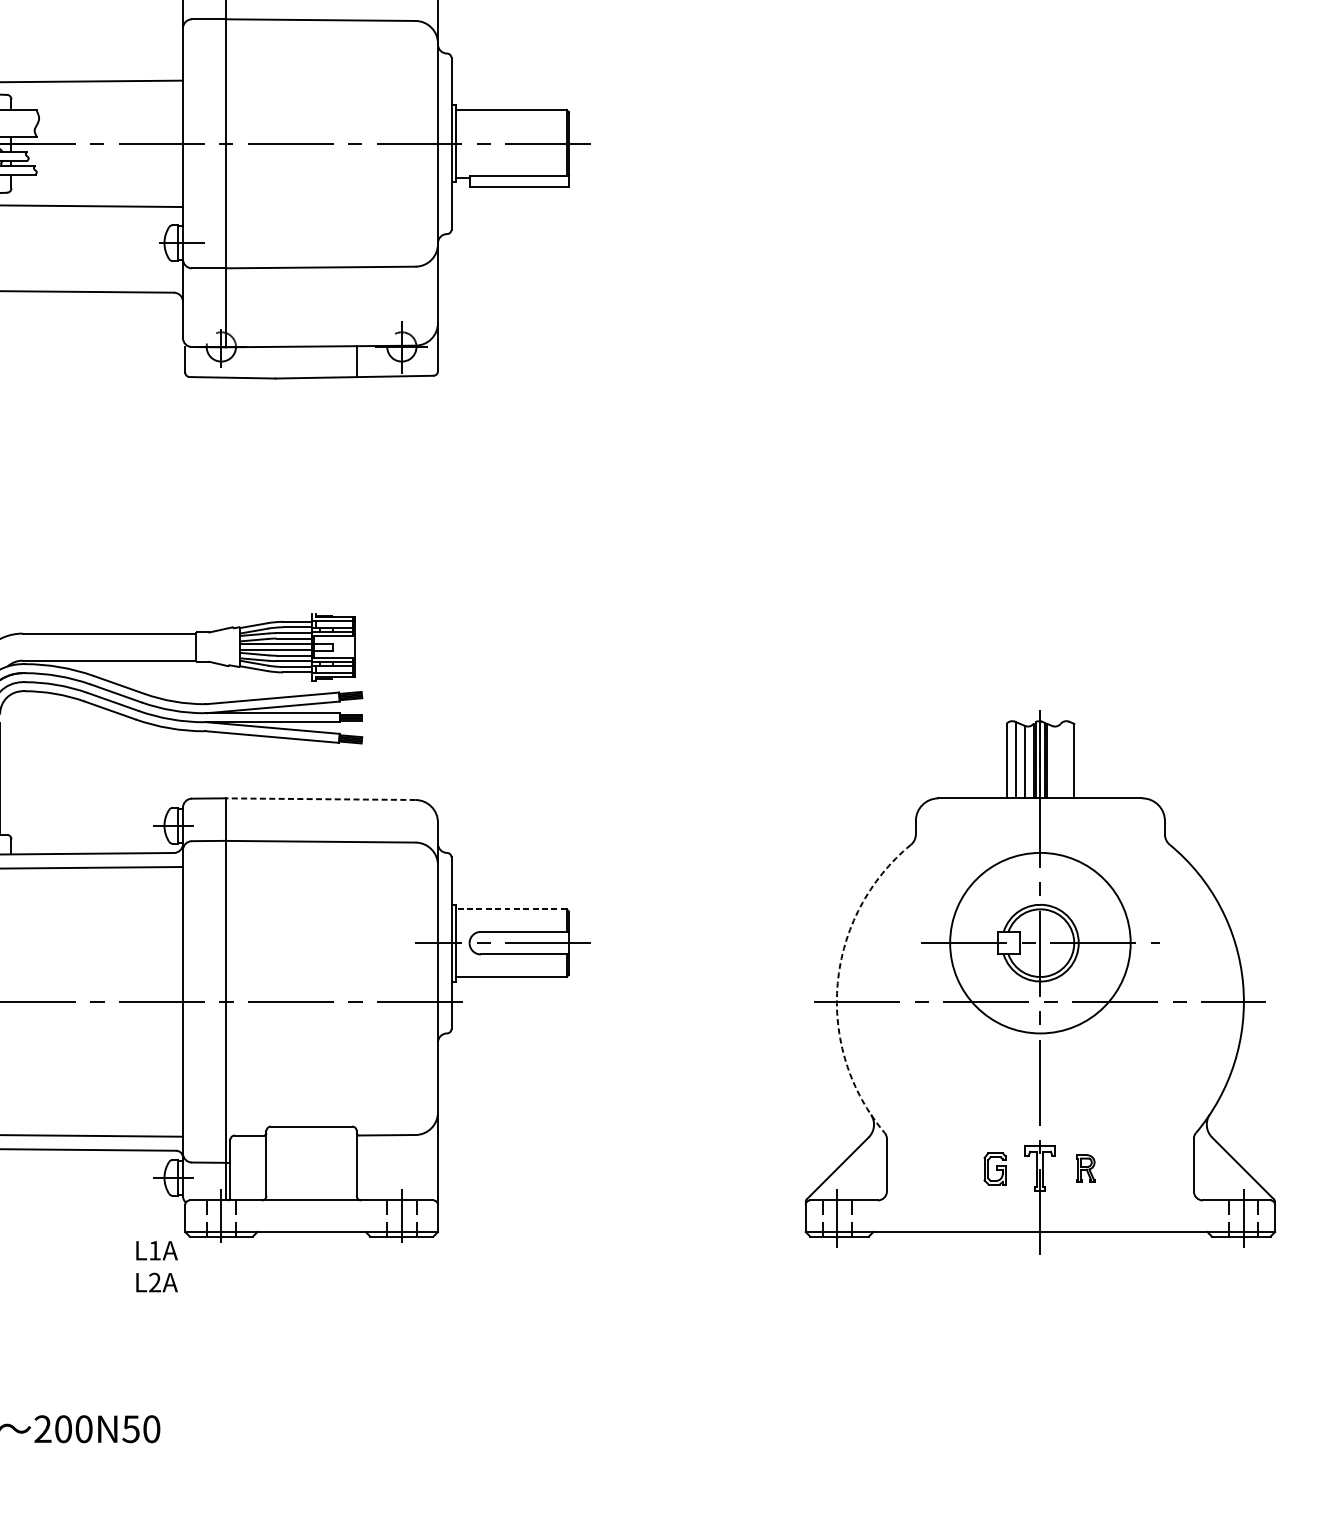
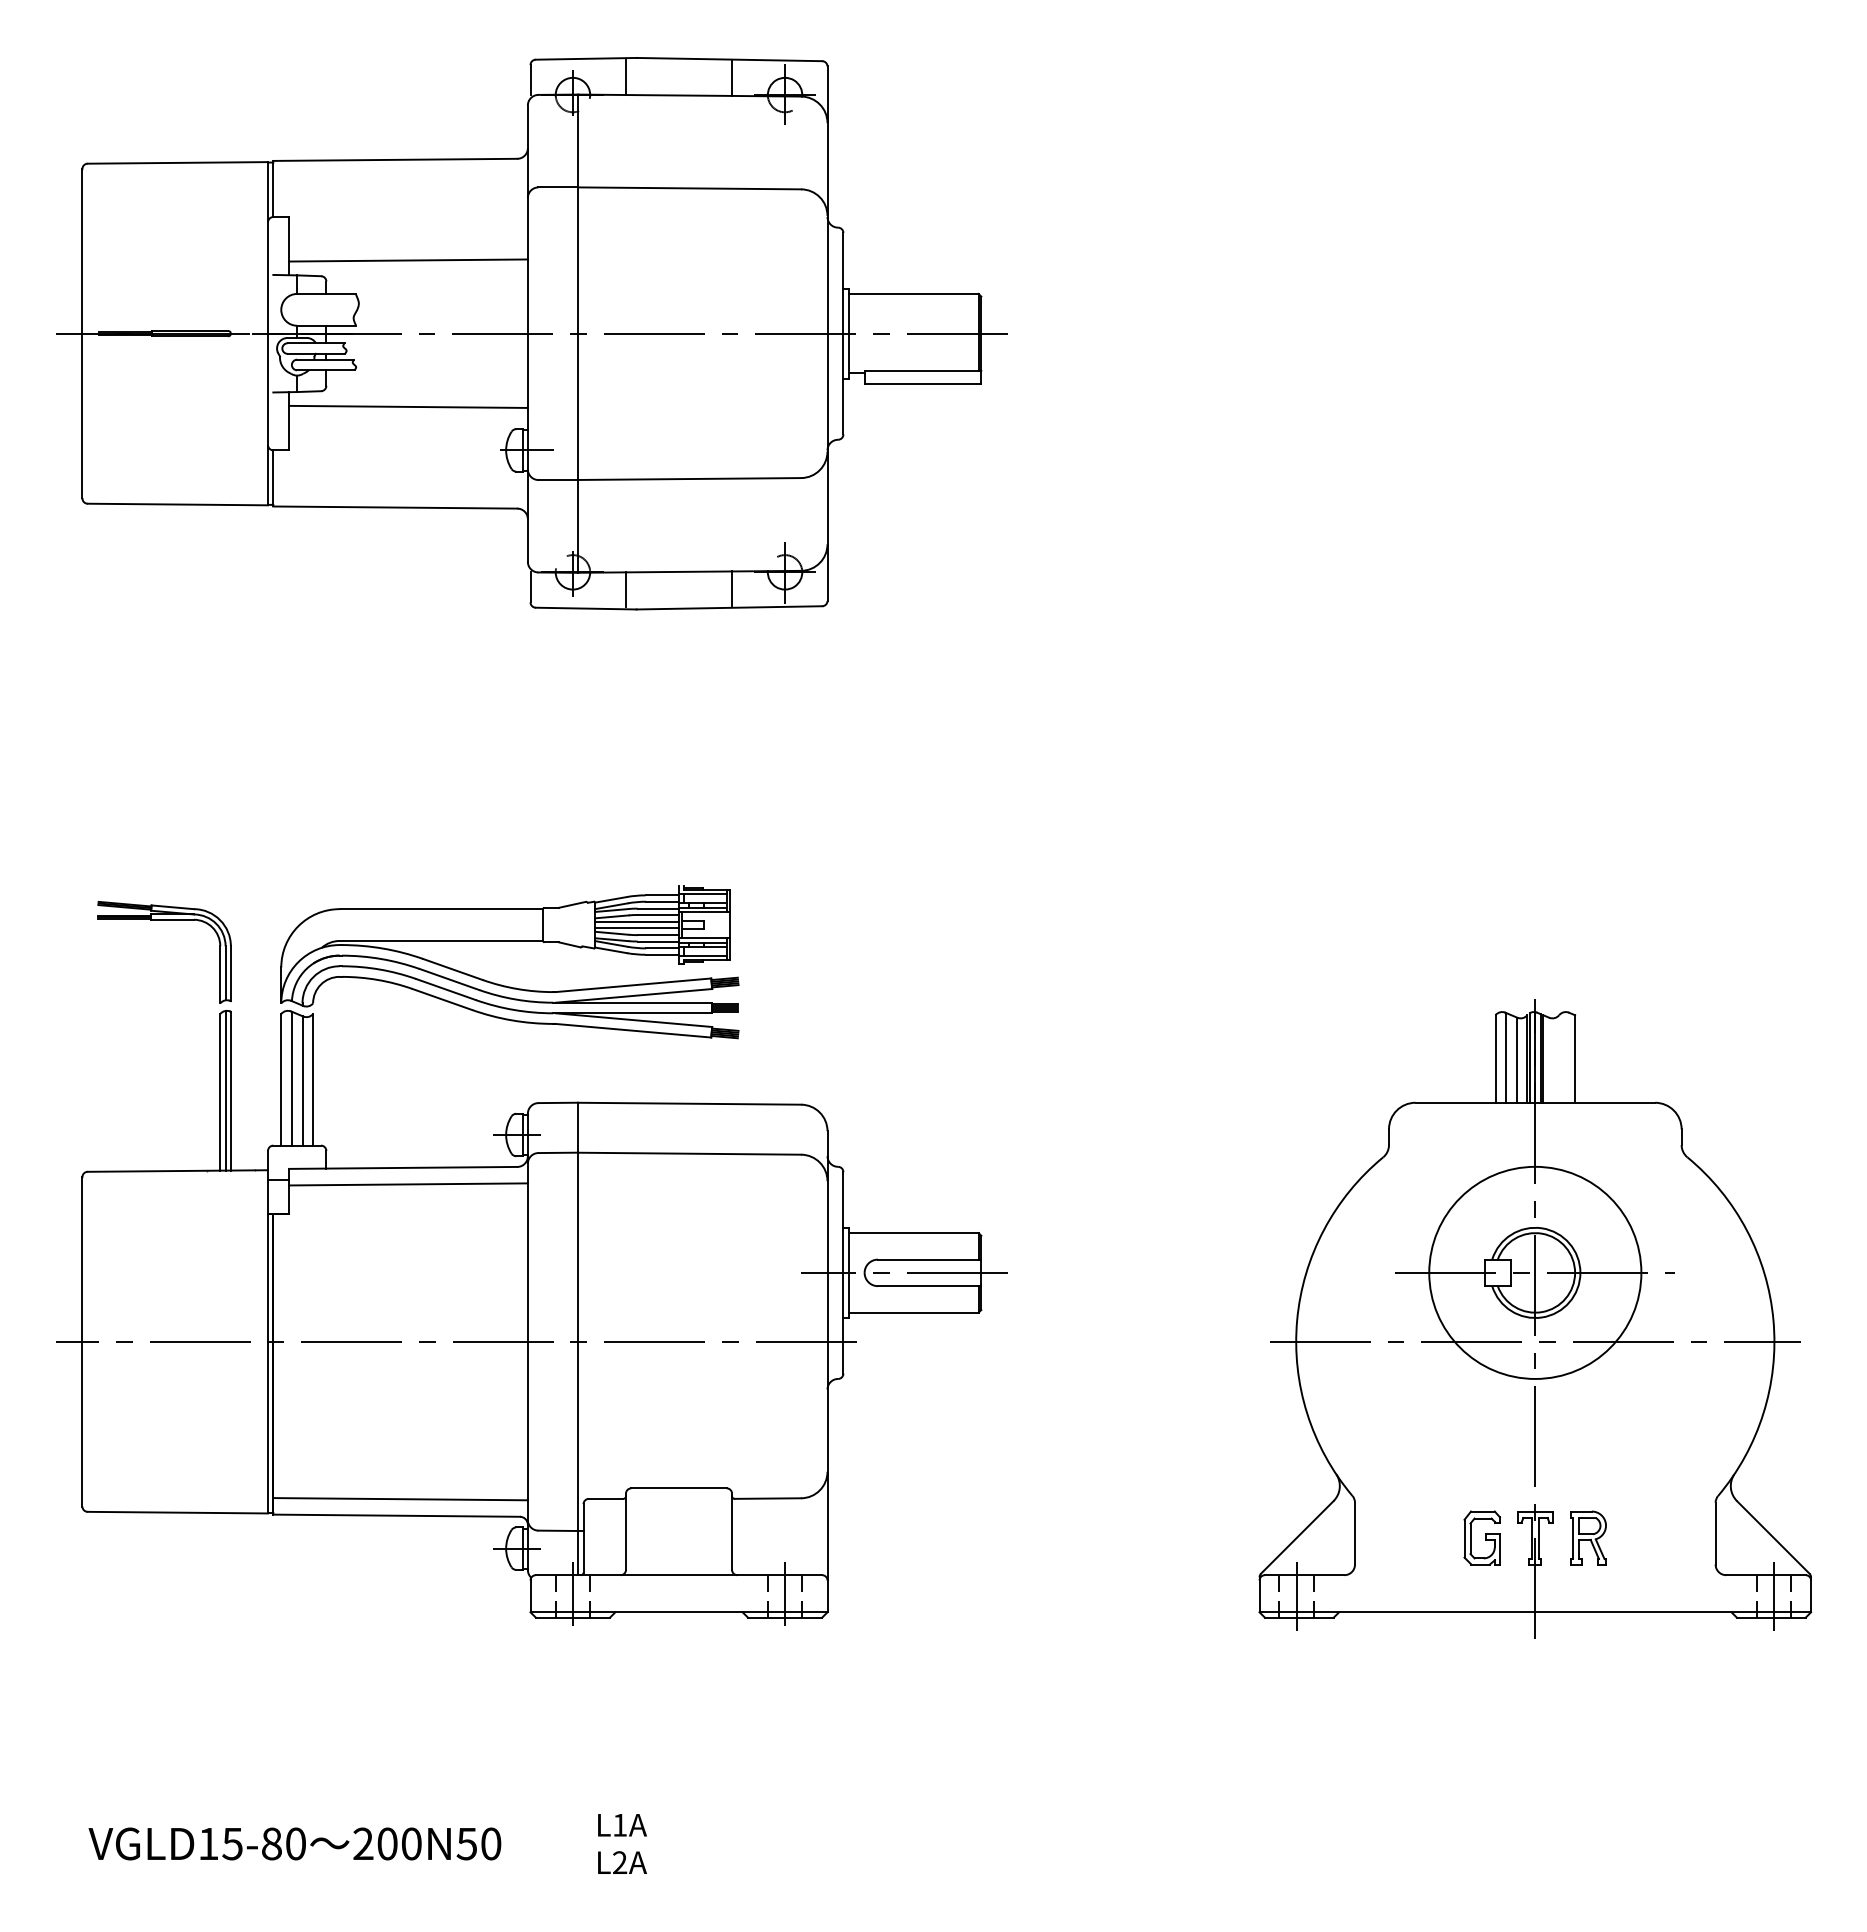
line: (266, 361) -> (625, 589), added
line: (320, 799) -> (689, 1103), dashed -> solid
line: (511, 909) -> (913, 1233), dashed -> solid
arc: (838, 983) -> (1297, 1320), dashed -> solid
part: (994, 1168) -> (1481, 1537), size x1.43
part: (1085, 1168) -> (1588, 1537), size x1.67
text: (157, 1266) -> (622, 1843), moved

